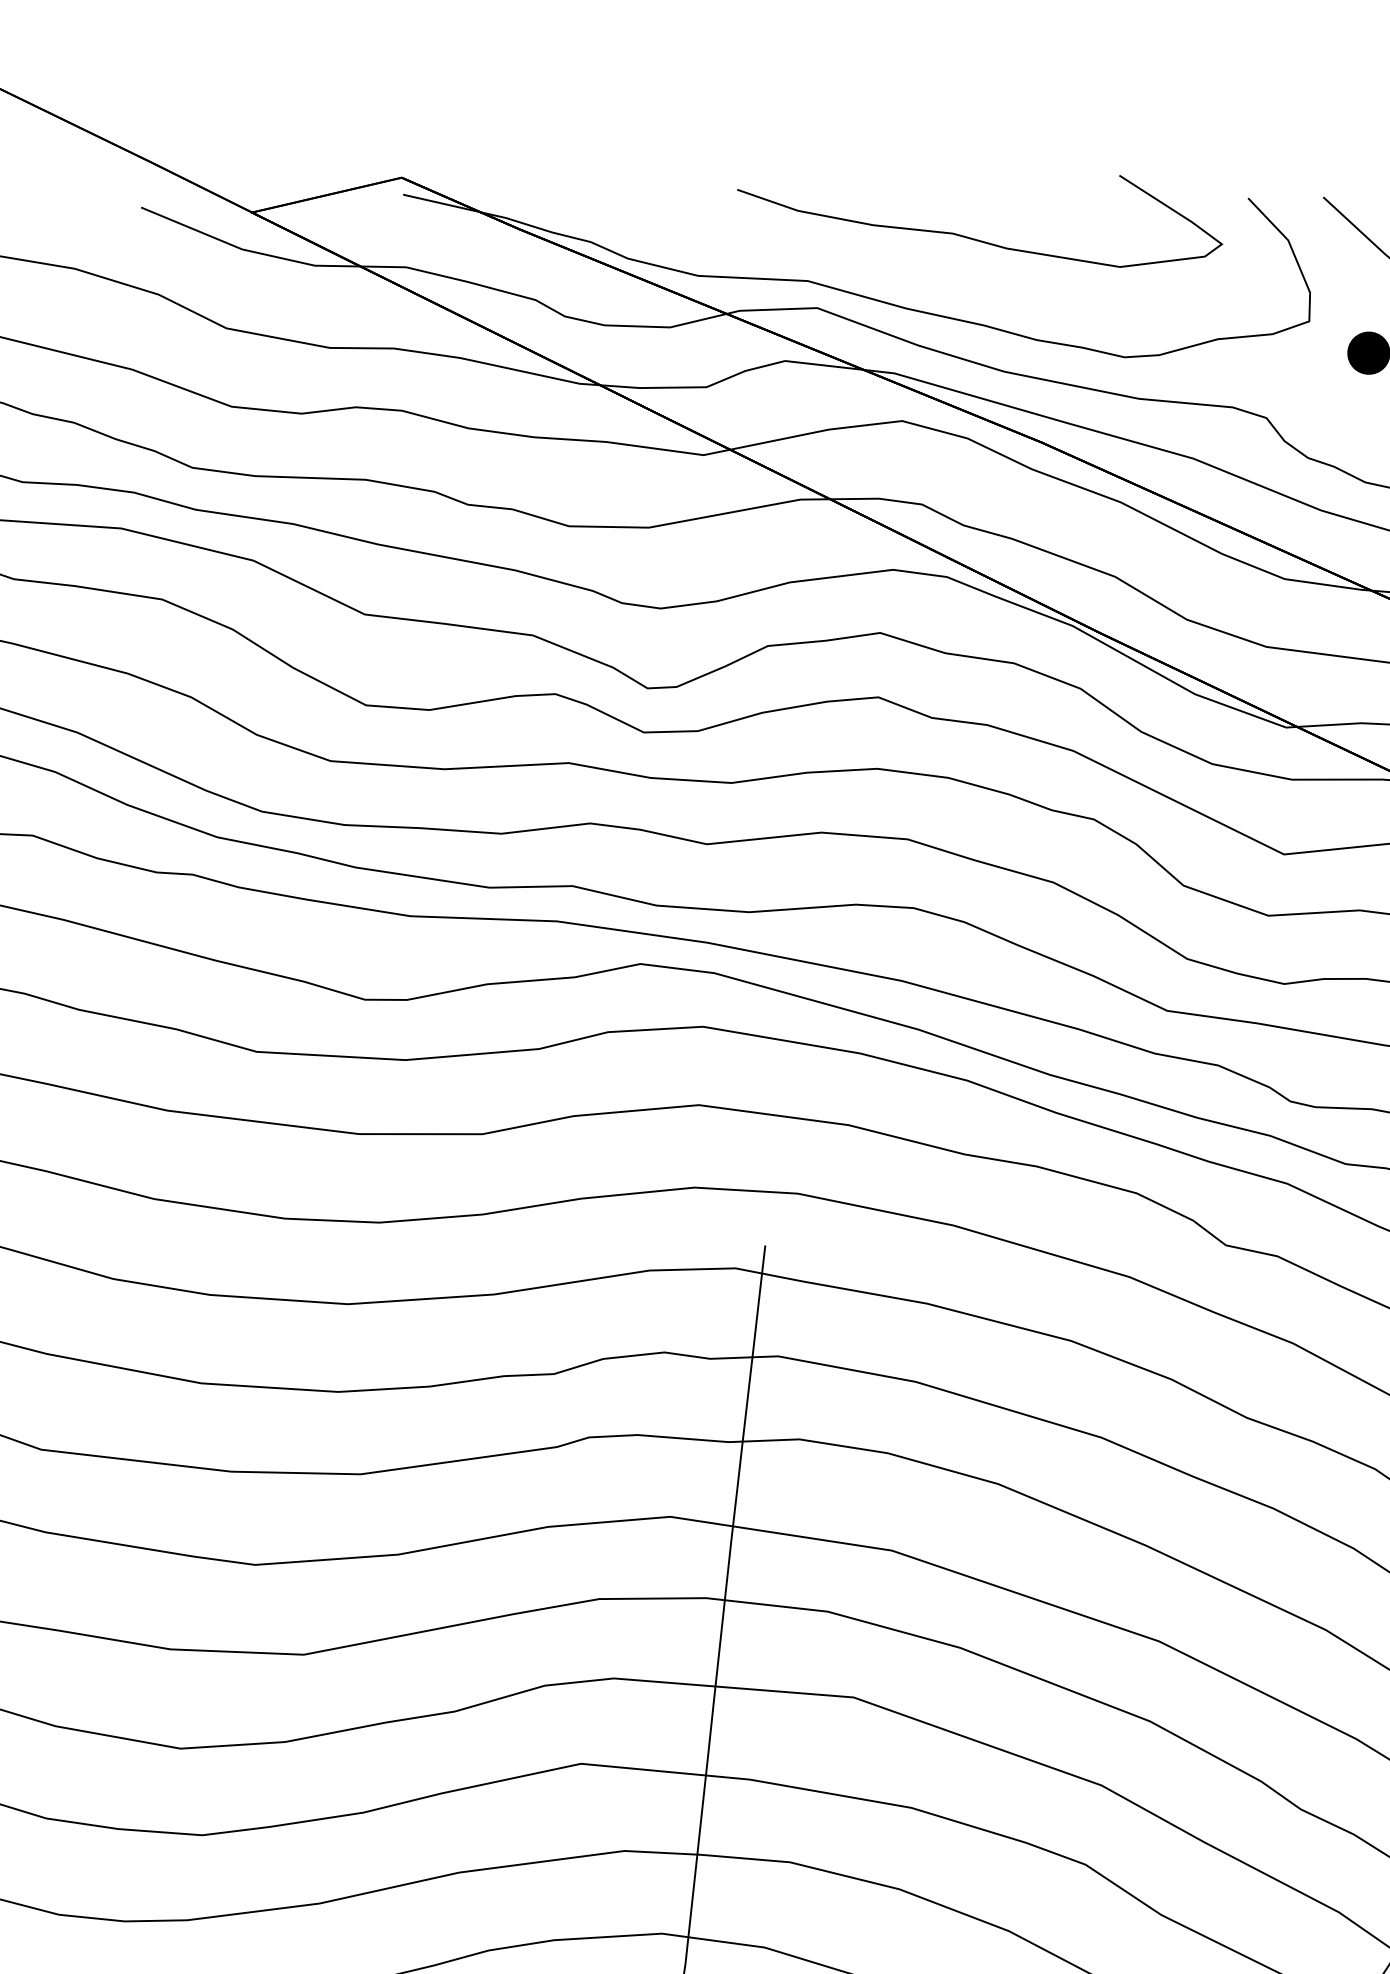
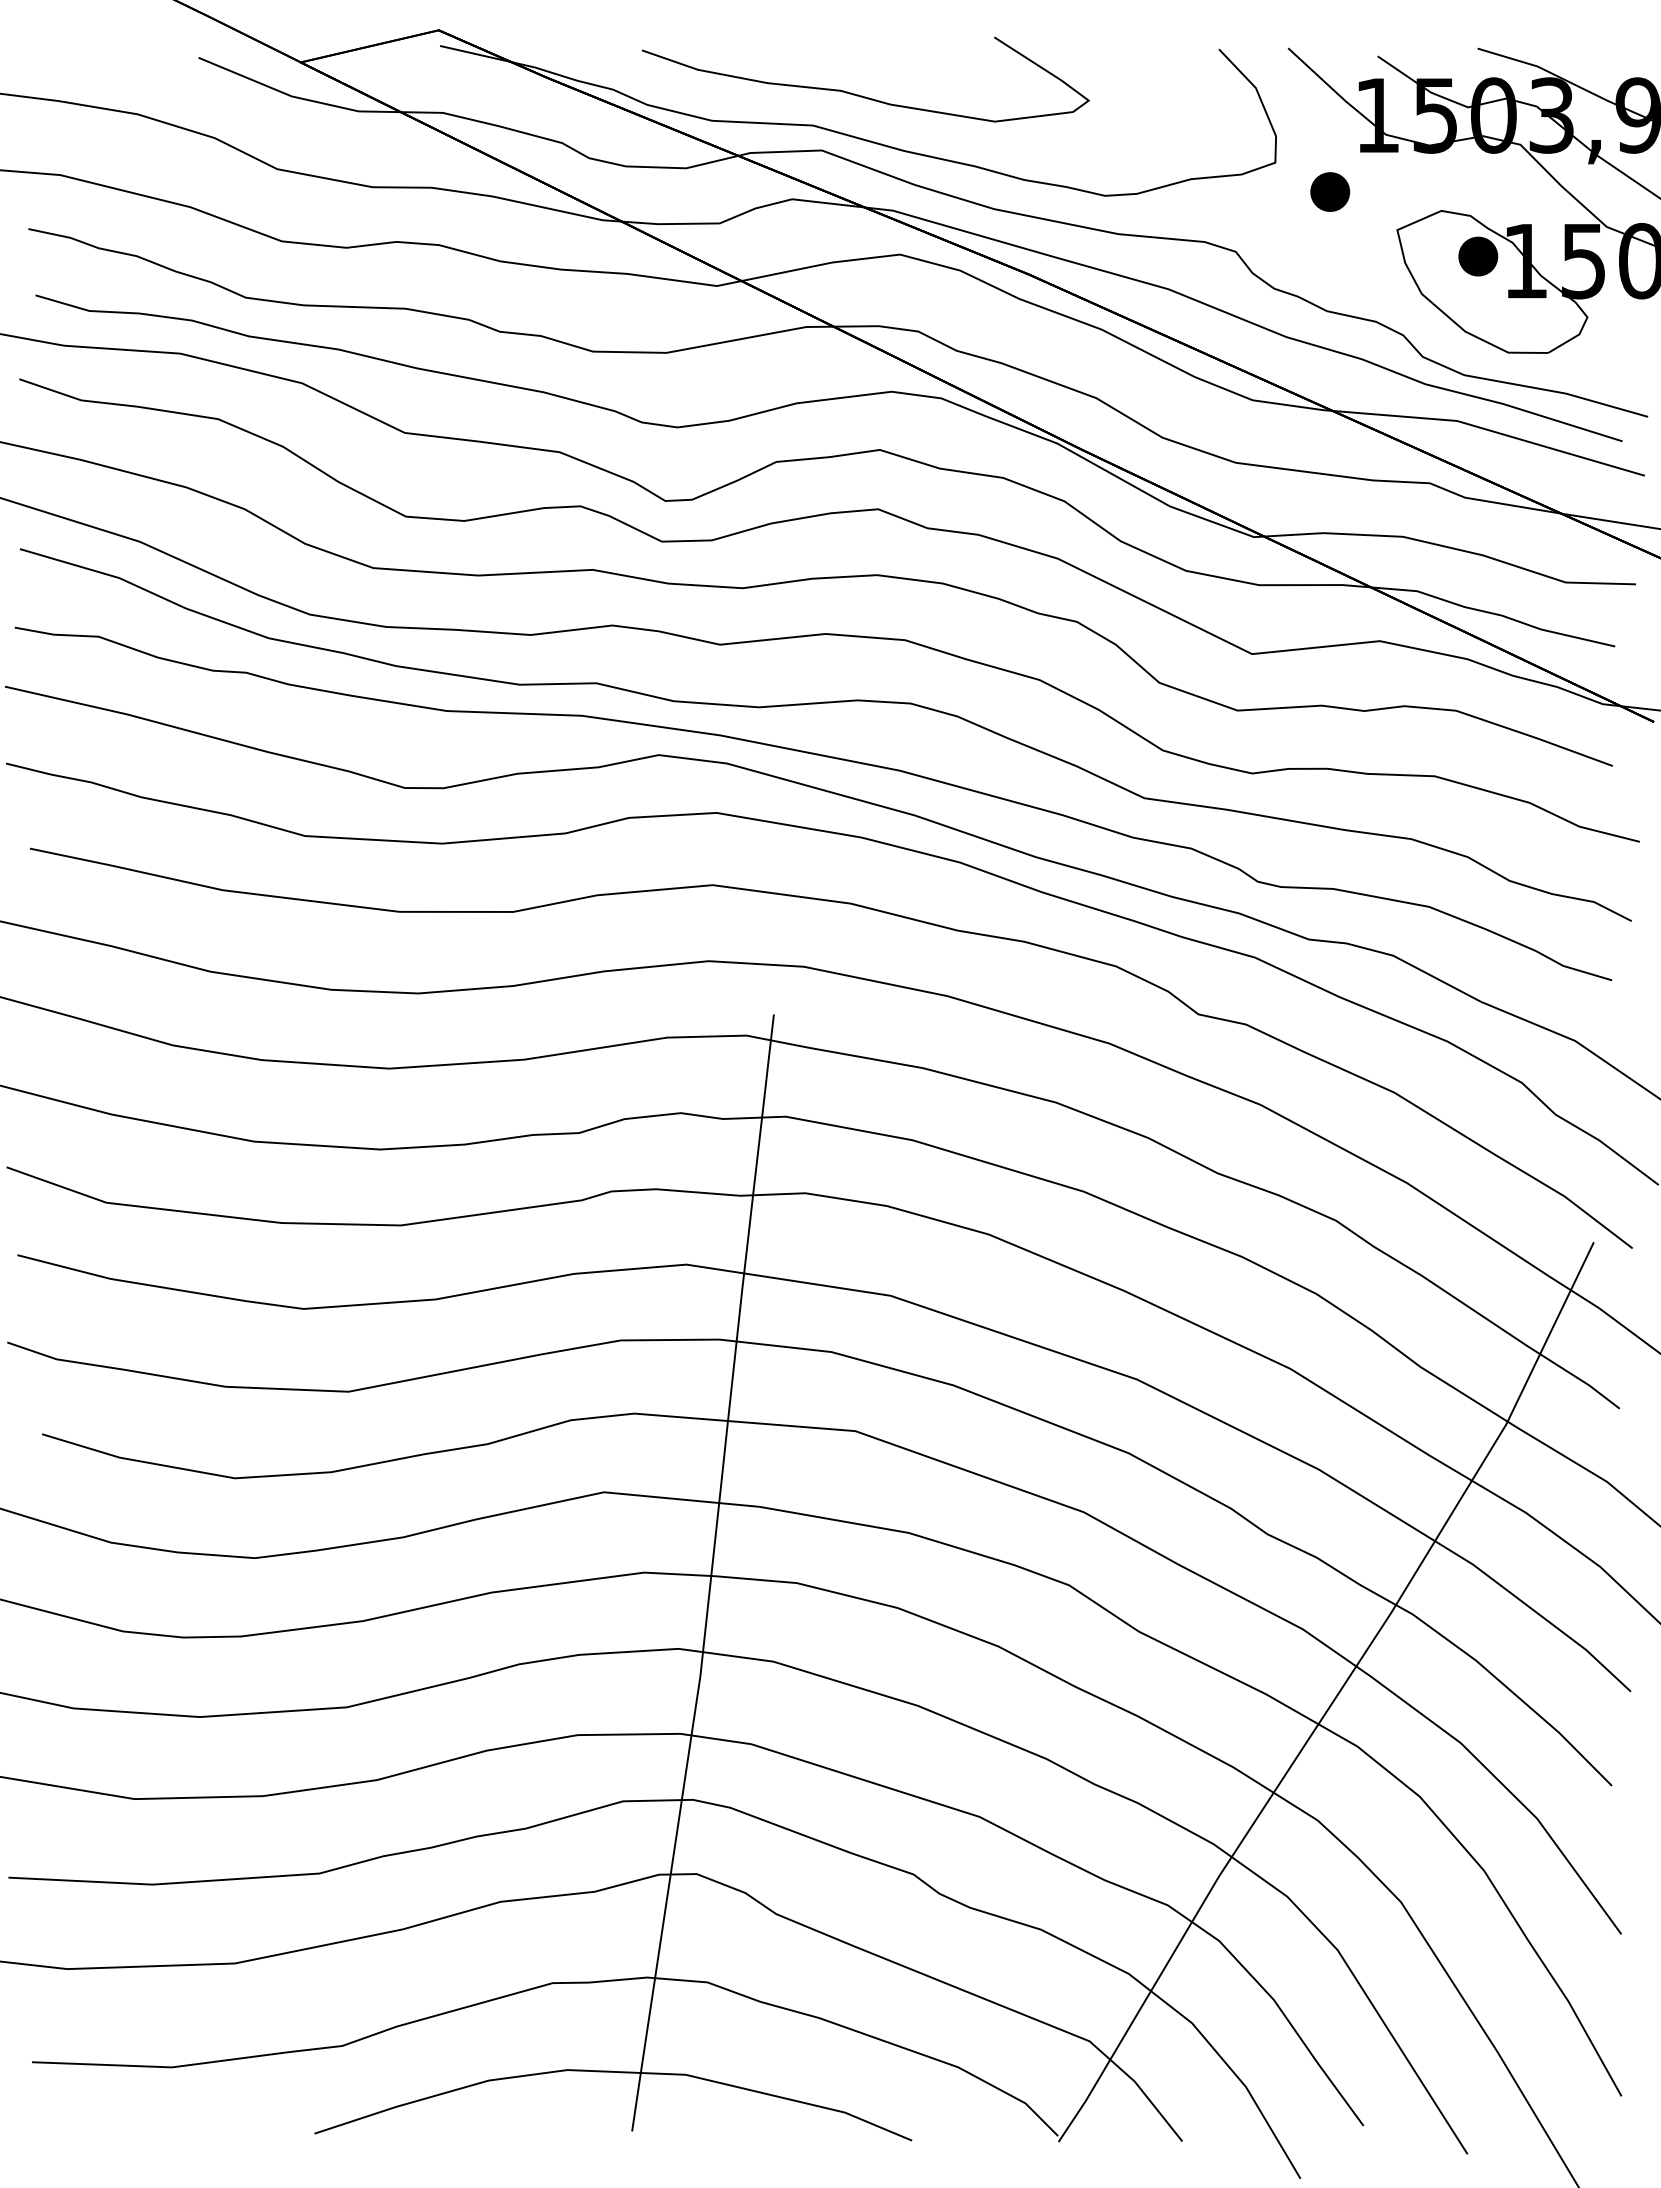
curve: (976, 238) -> (862, 95), moved

